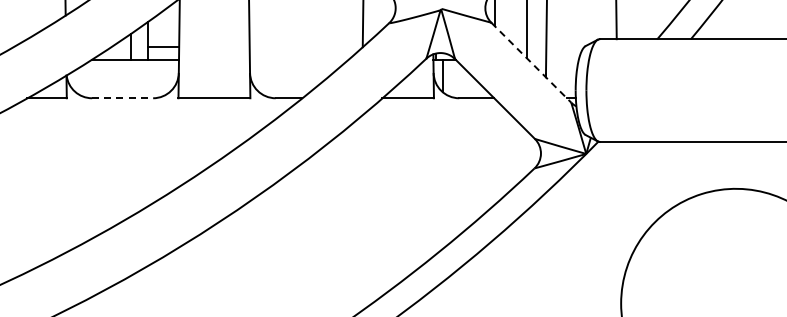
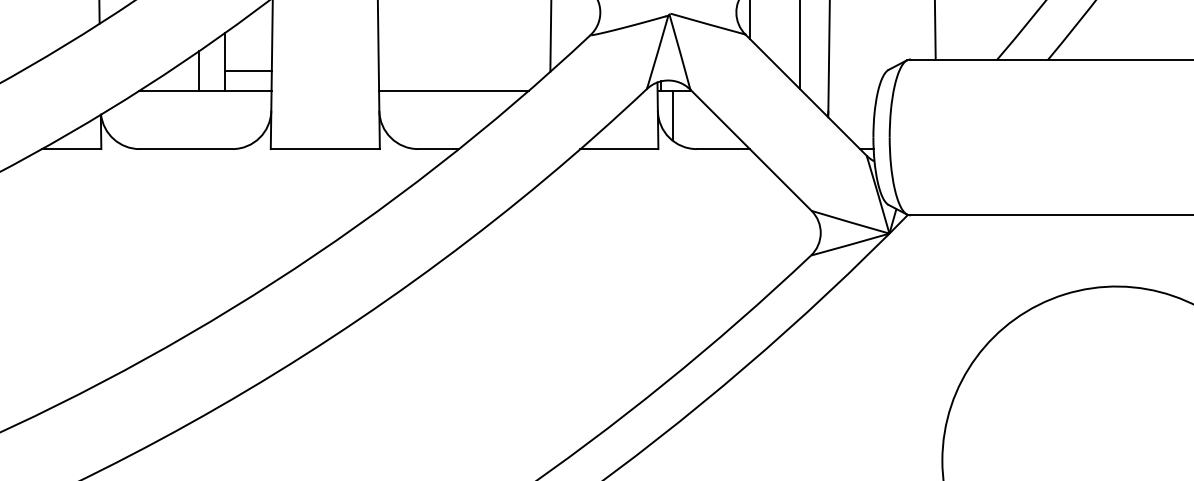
line: (298, 59) -> (452, 90), added
line: (531, 62) -> (806, 94), dashed -> solid
line: (122, 98) -> (185, 149), dashed -> solid

